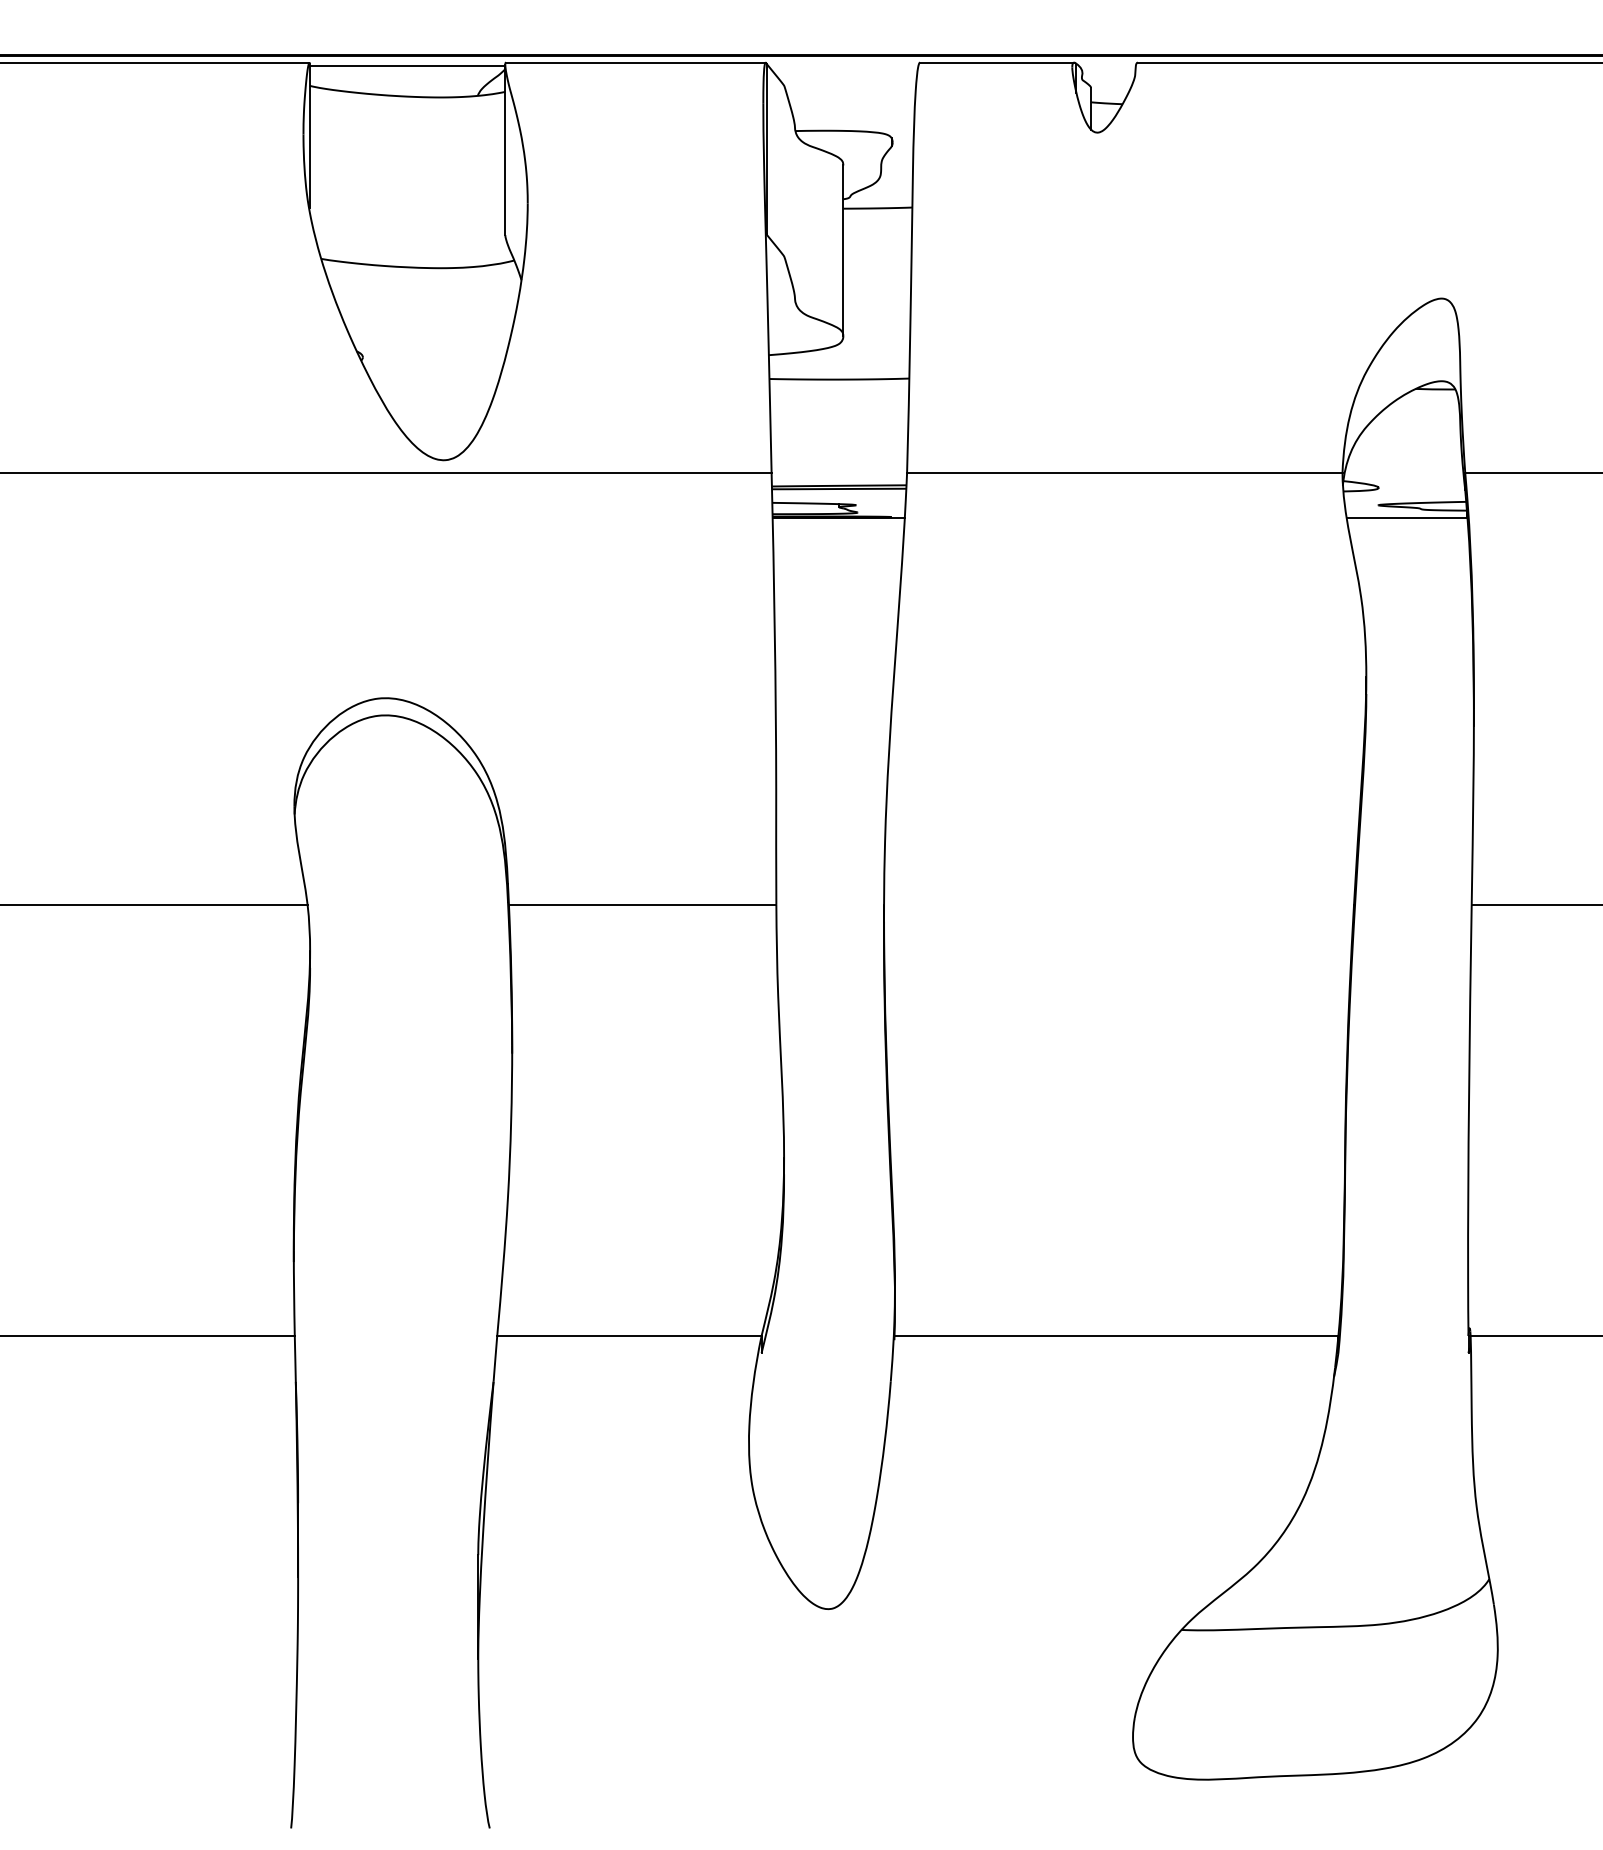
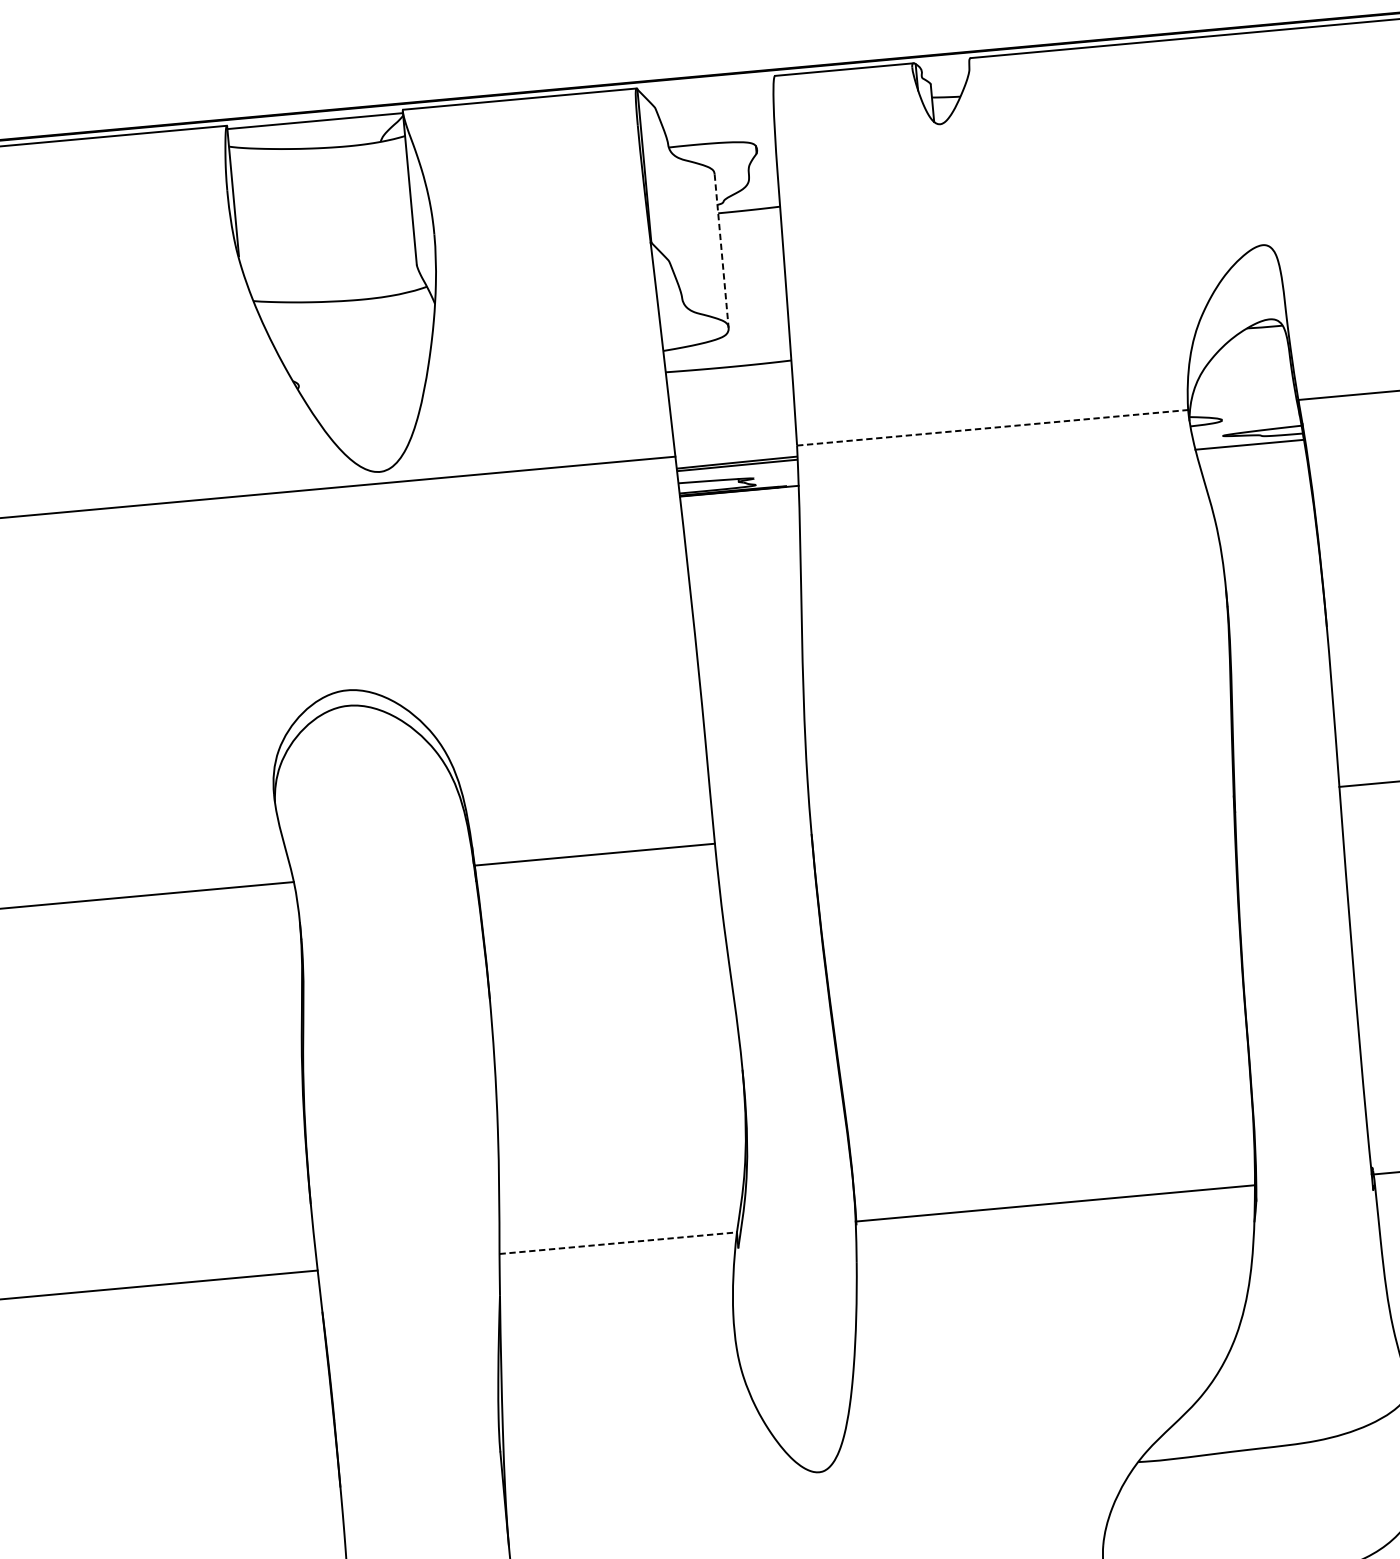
line: (843, 251) -> (721, 251), solid -> dashed
line: (1124, 473) -> (992, 428), solid -> dashed
line: (629, 1335) -> (618, 1242), solid -> dashed

